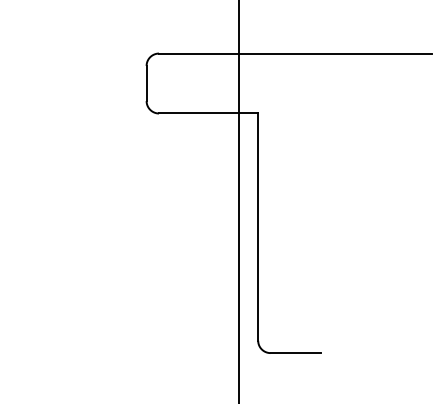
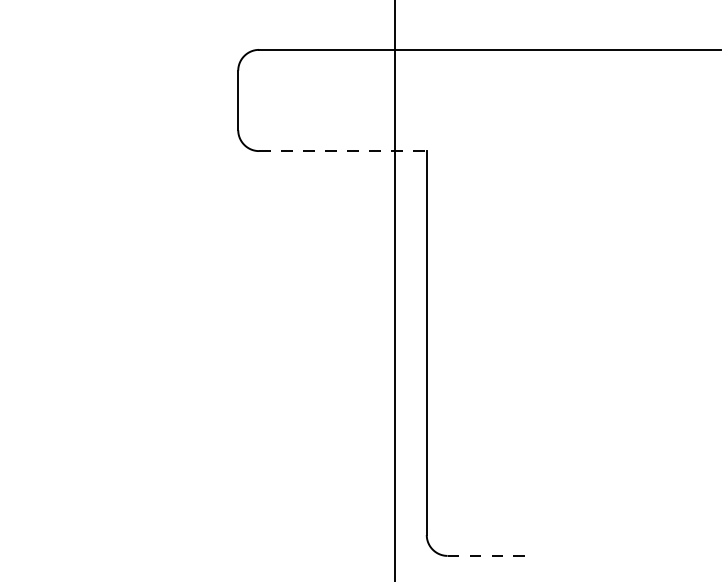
line: (208, 113) -> (342, 151), solid -> dashed
line: (296, 353) -> (491, 556), solid -> dashed

